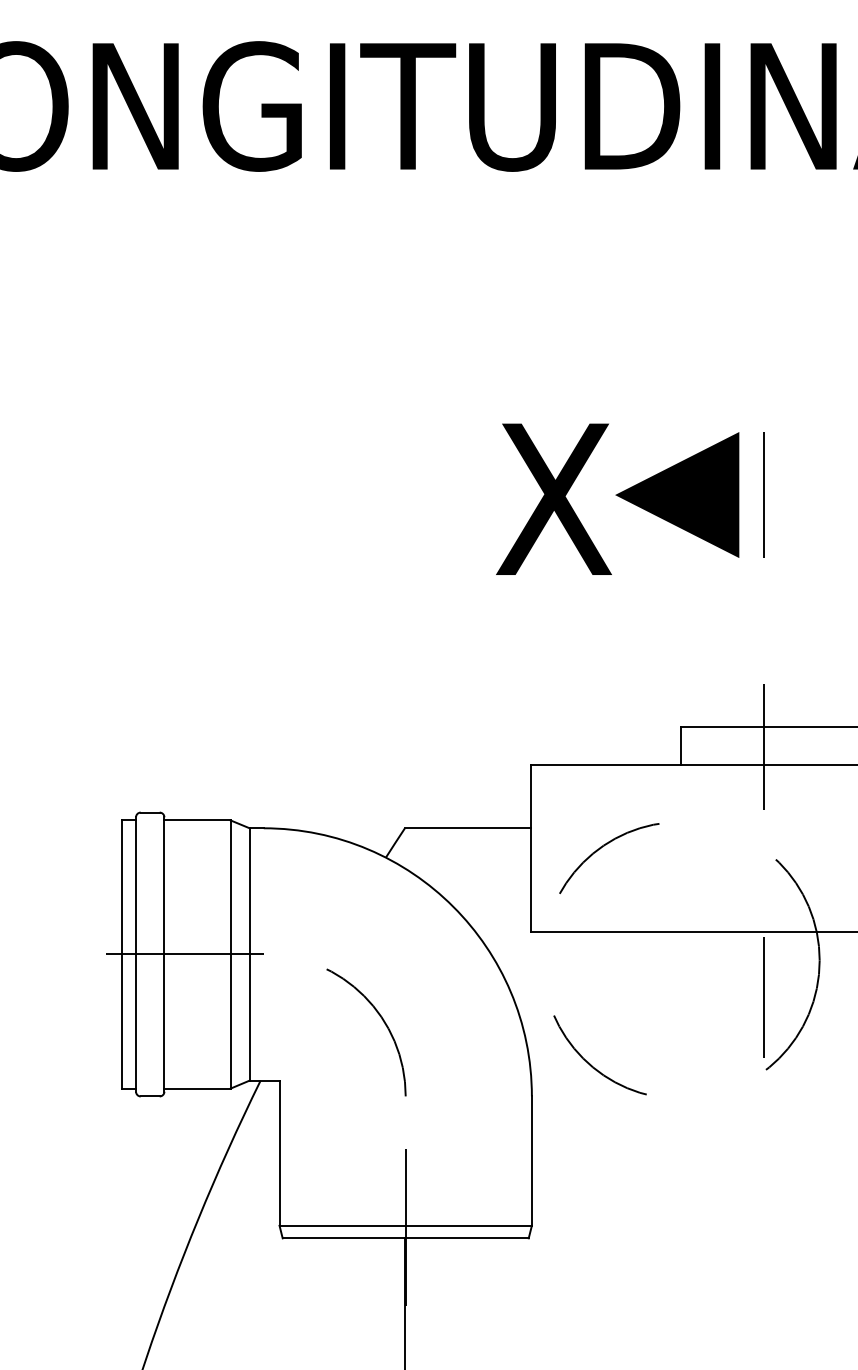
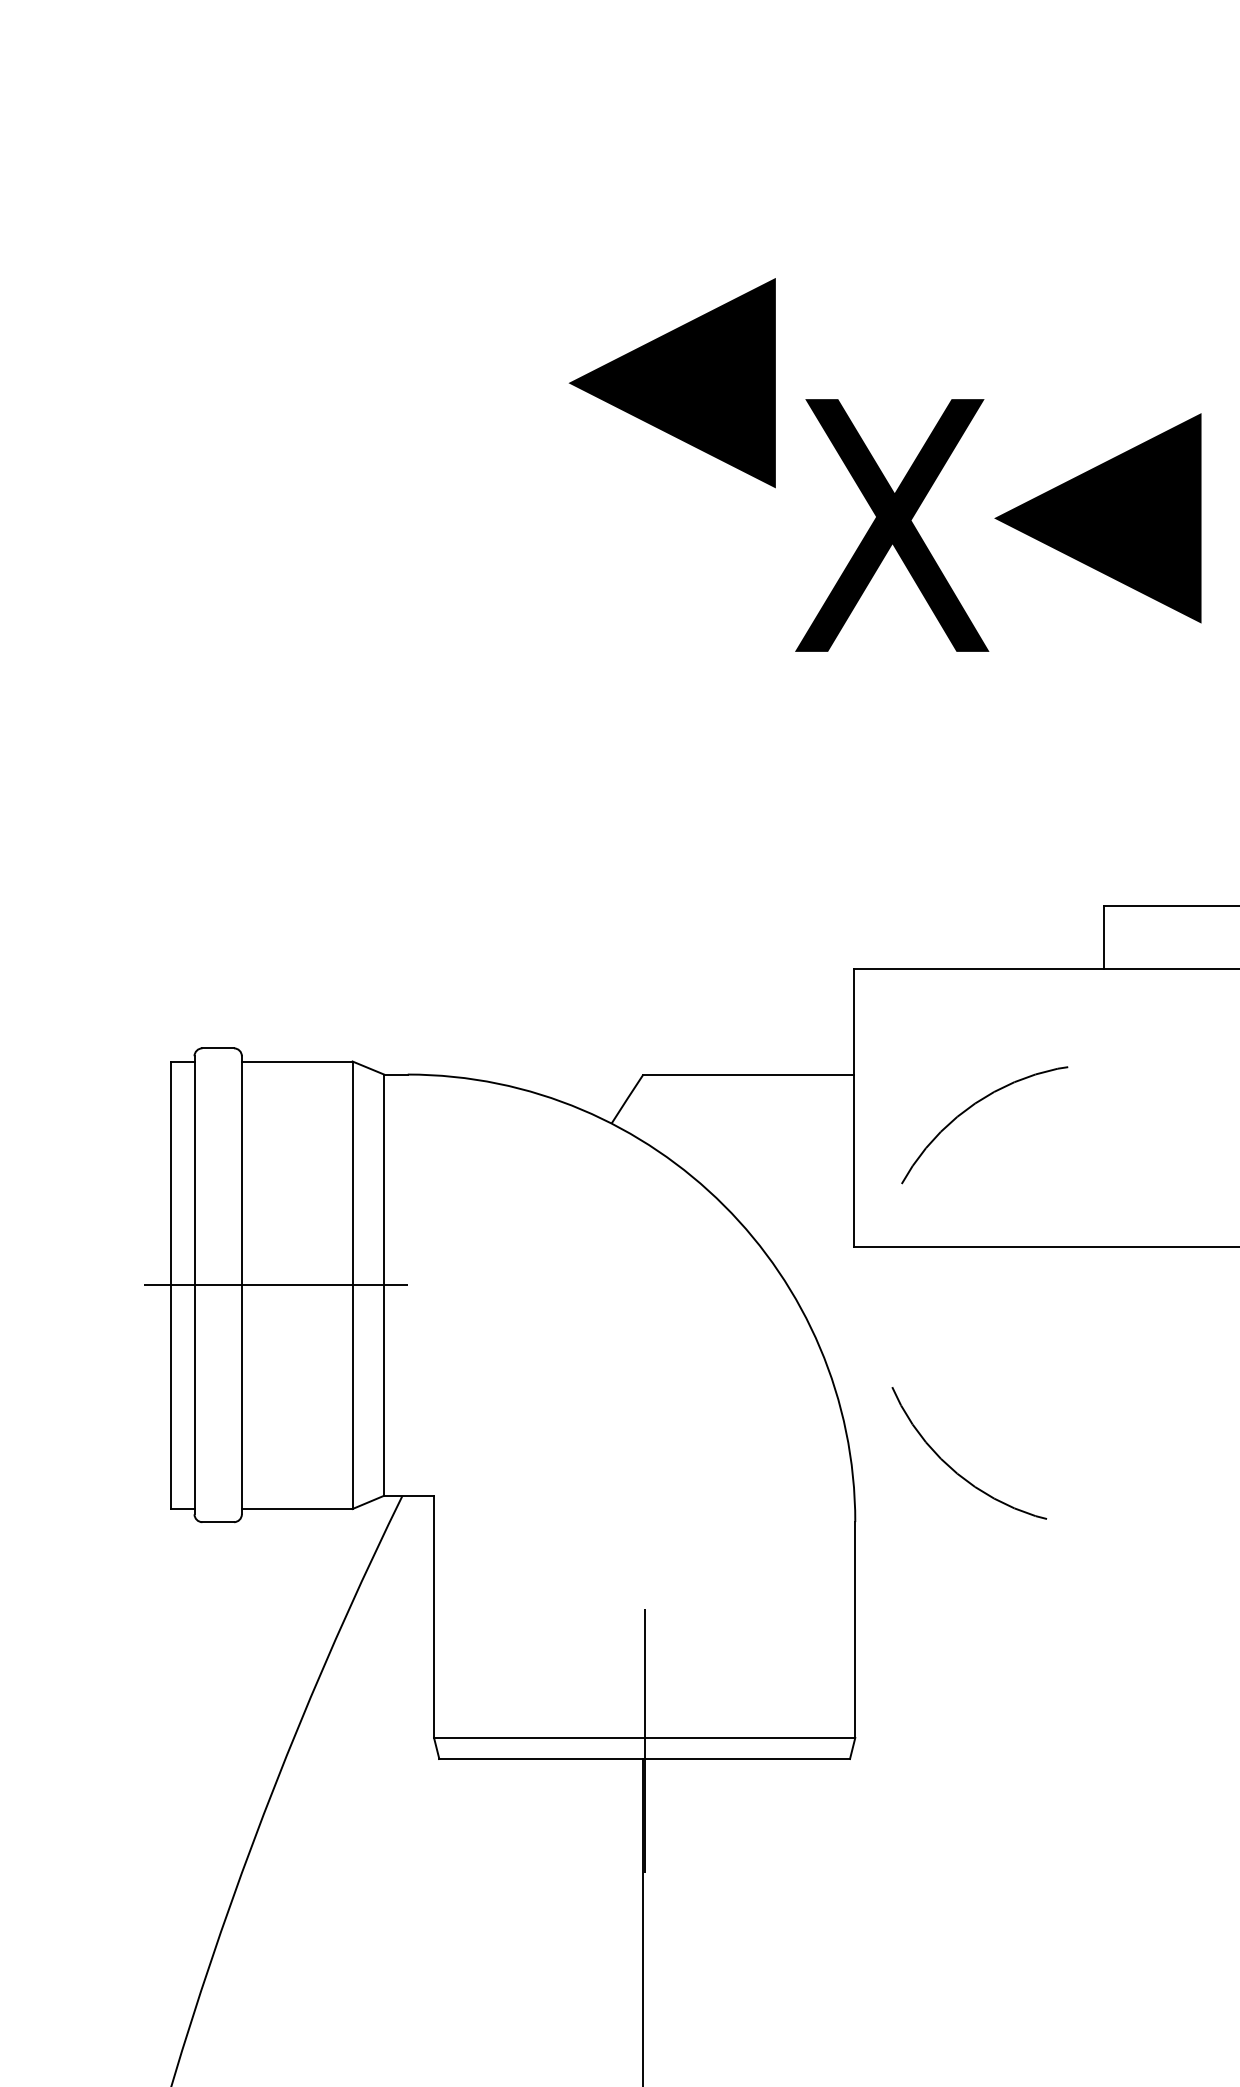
line: (422, 413) -> (672, 382), added
arc: (384, 1024) -> (609, 1402), removed

